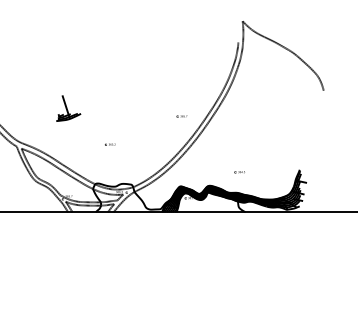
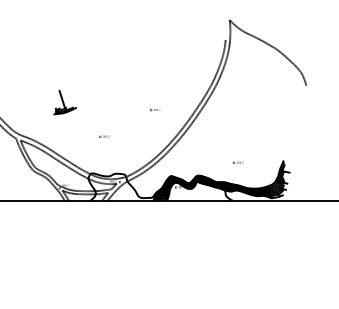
part: (181, 116) -> (154, 110), moved
part: (239, 172) -> (238, 163), moved

